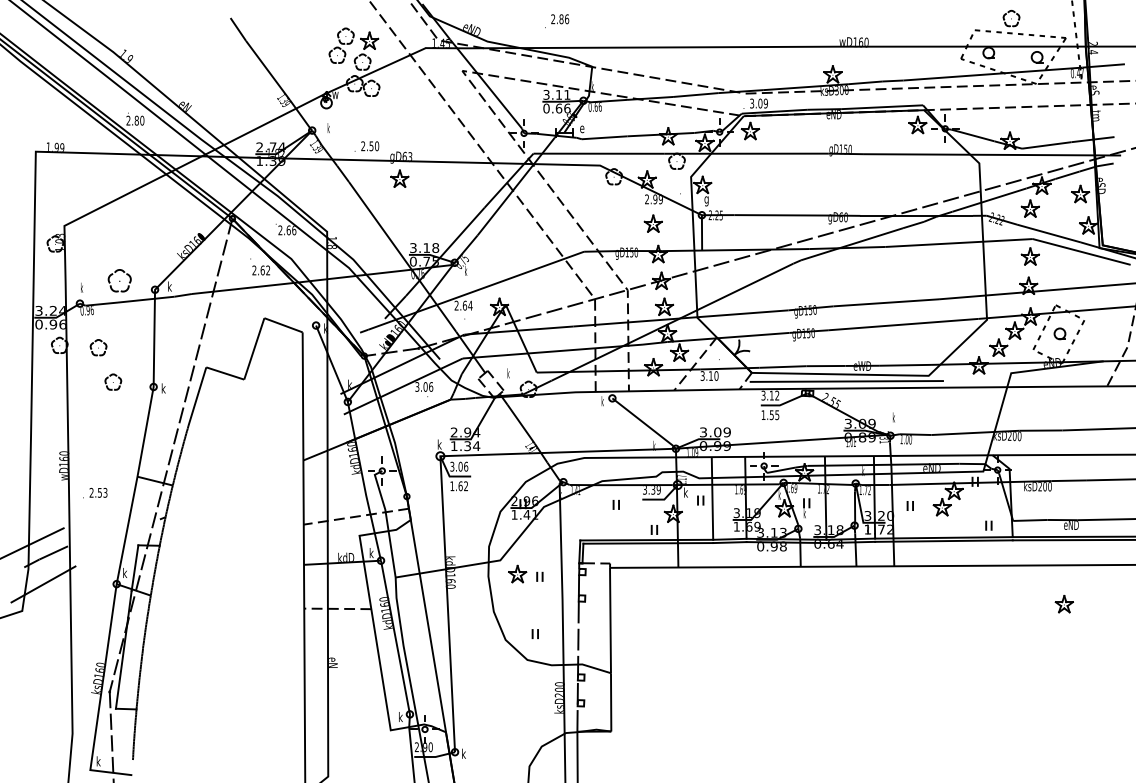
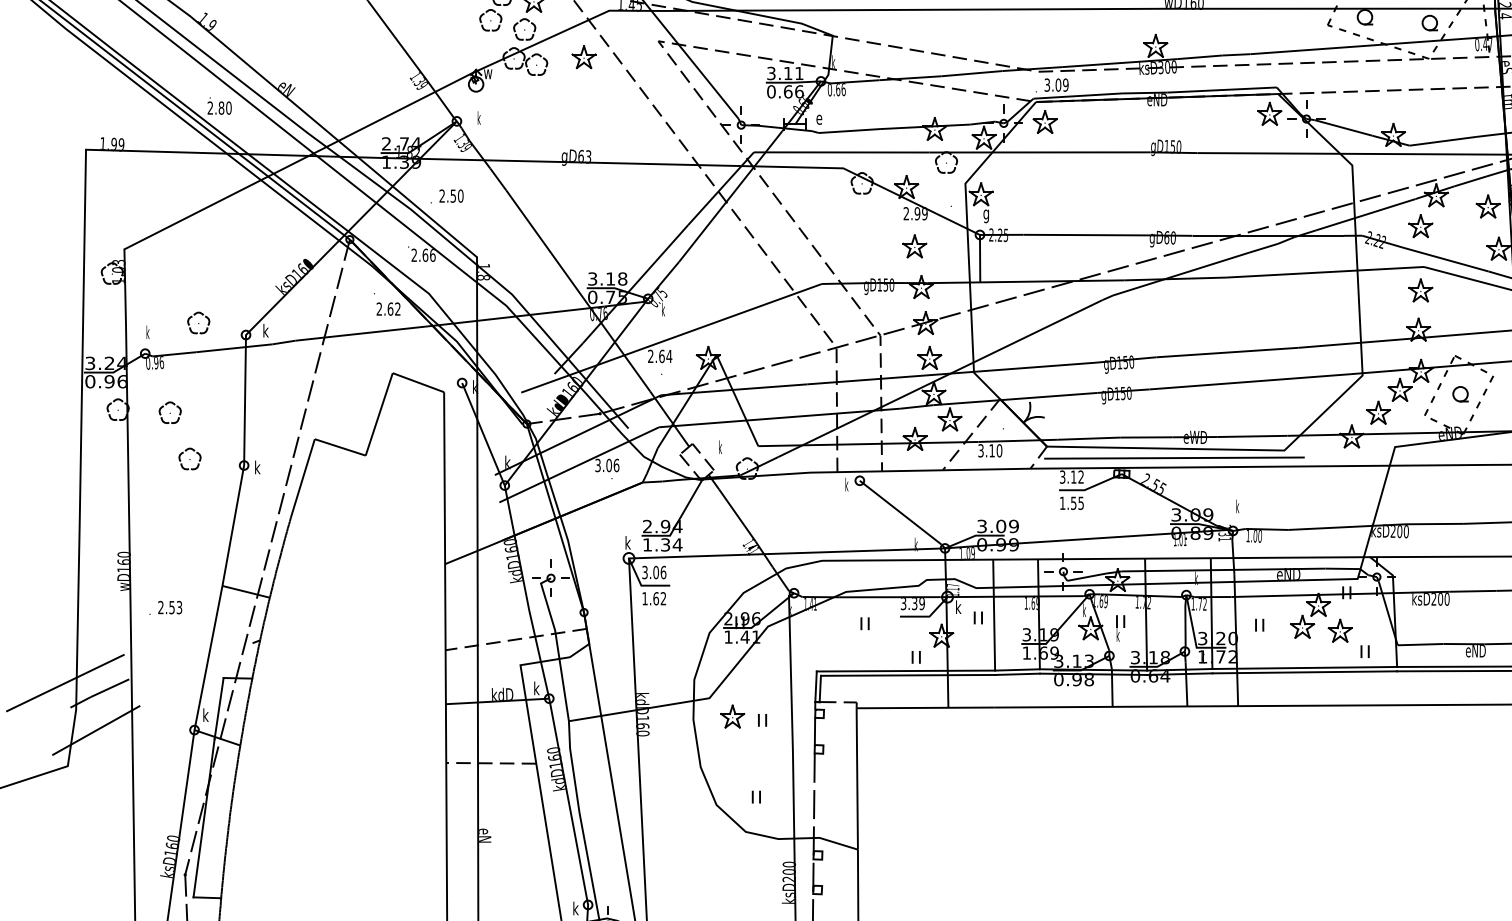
text: (366, 146) -> (446, 196), moved
part: (399, 178) -> (583, 56), moved
part: (119, 280) -> (198, 322), size x0.71
part: (1063, 604) -> (1339, 631), moved

